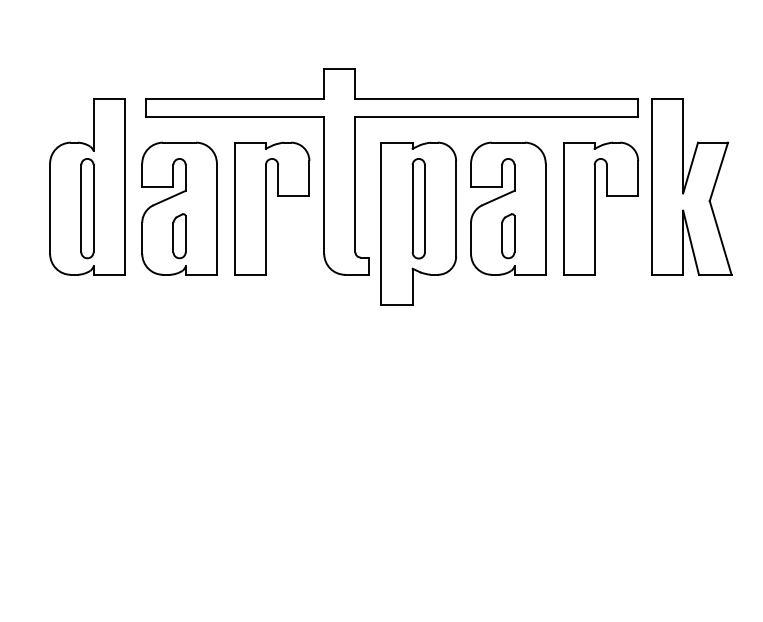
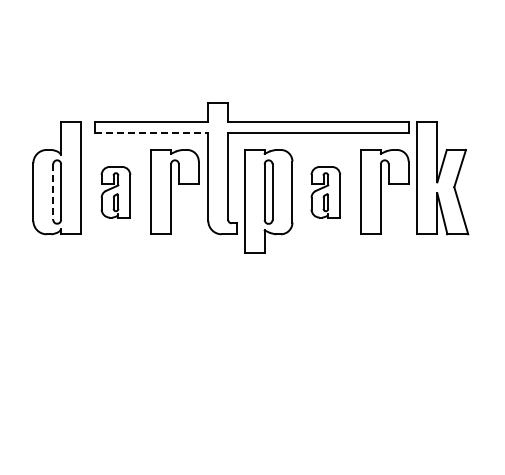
line: (235, 116) -> (151, 133), solid -> dashed
line: (81, 209) -> (53, 192), solid -> dashed
part: (178, 209) -> (115, 192), size x0.6
part: (507, 209) -> (325, 192), size x0.6

